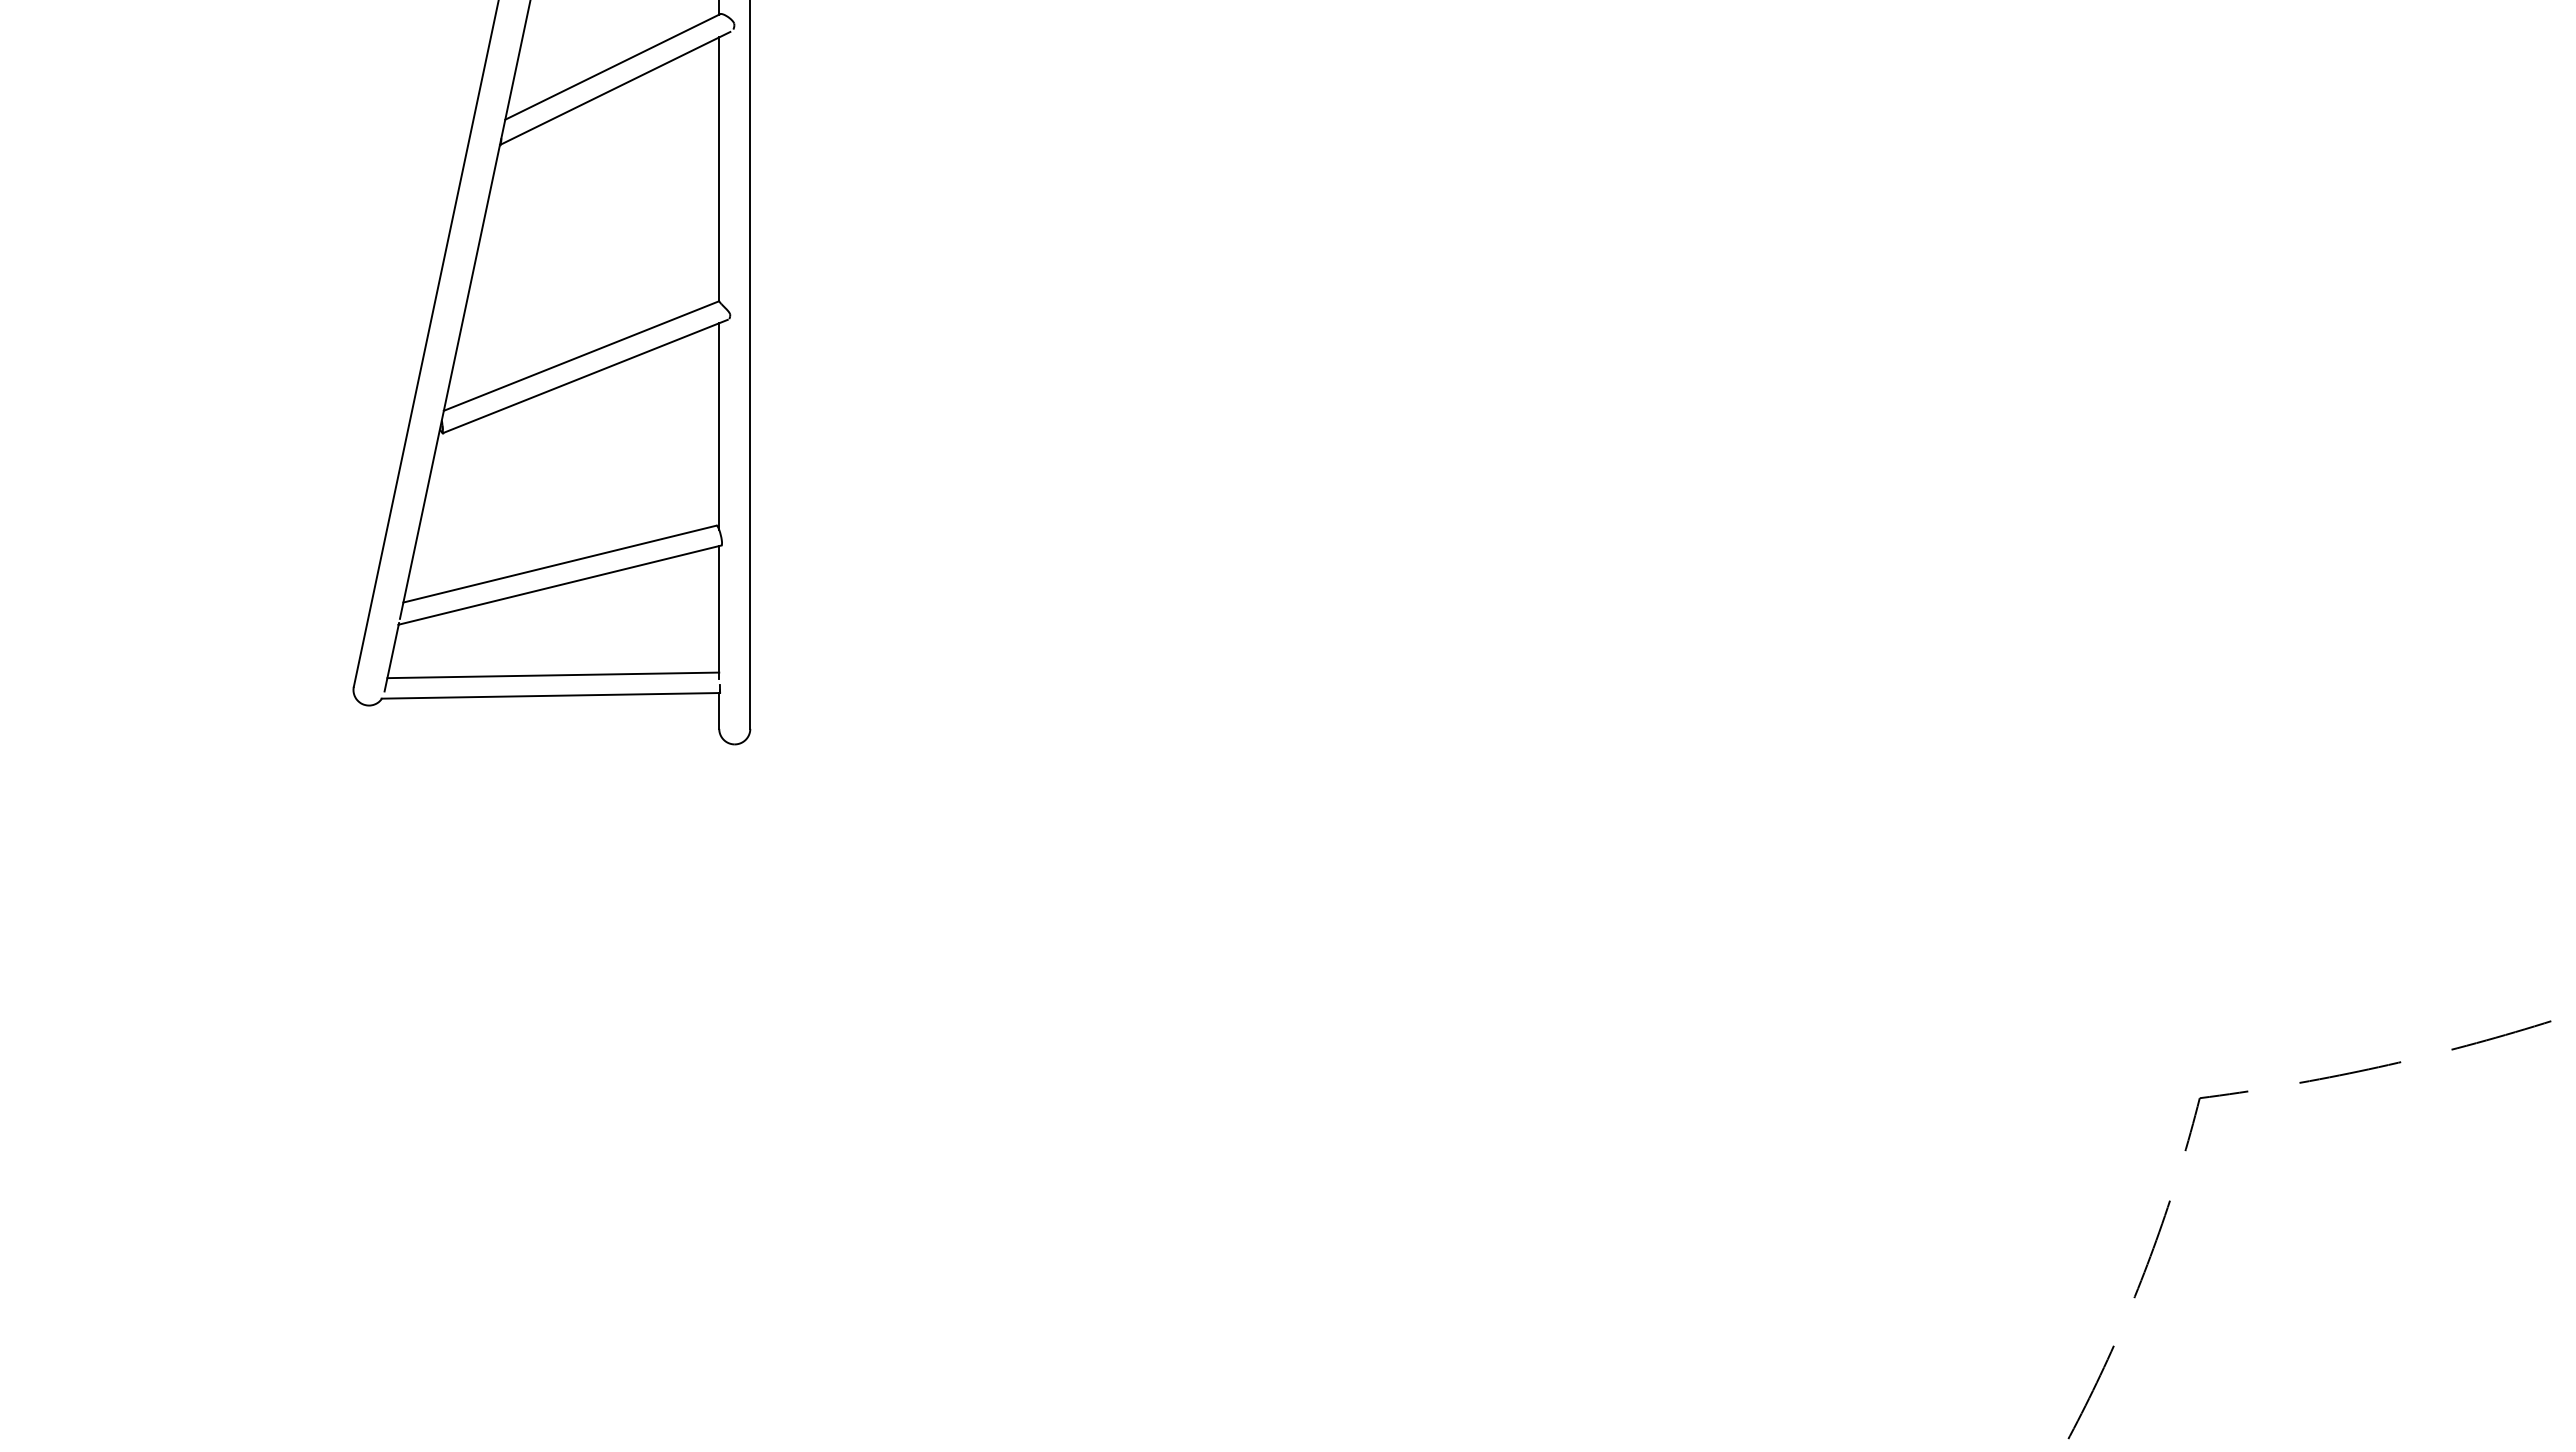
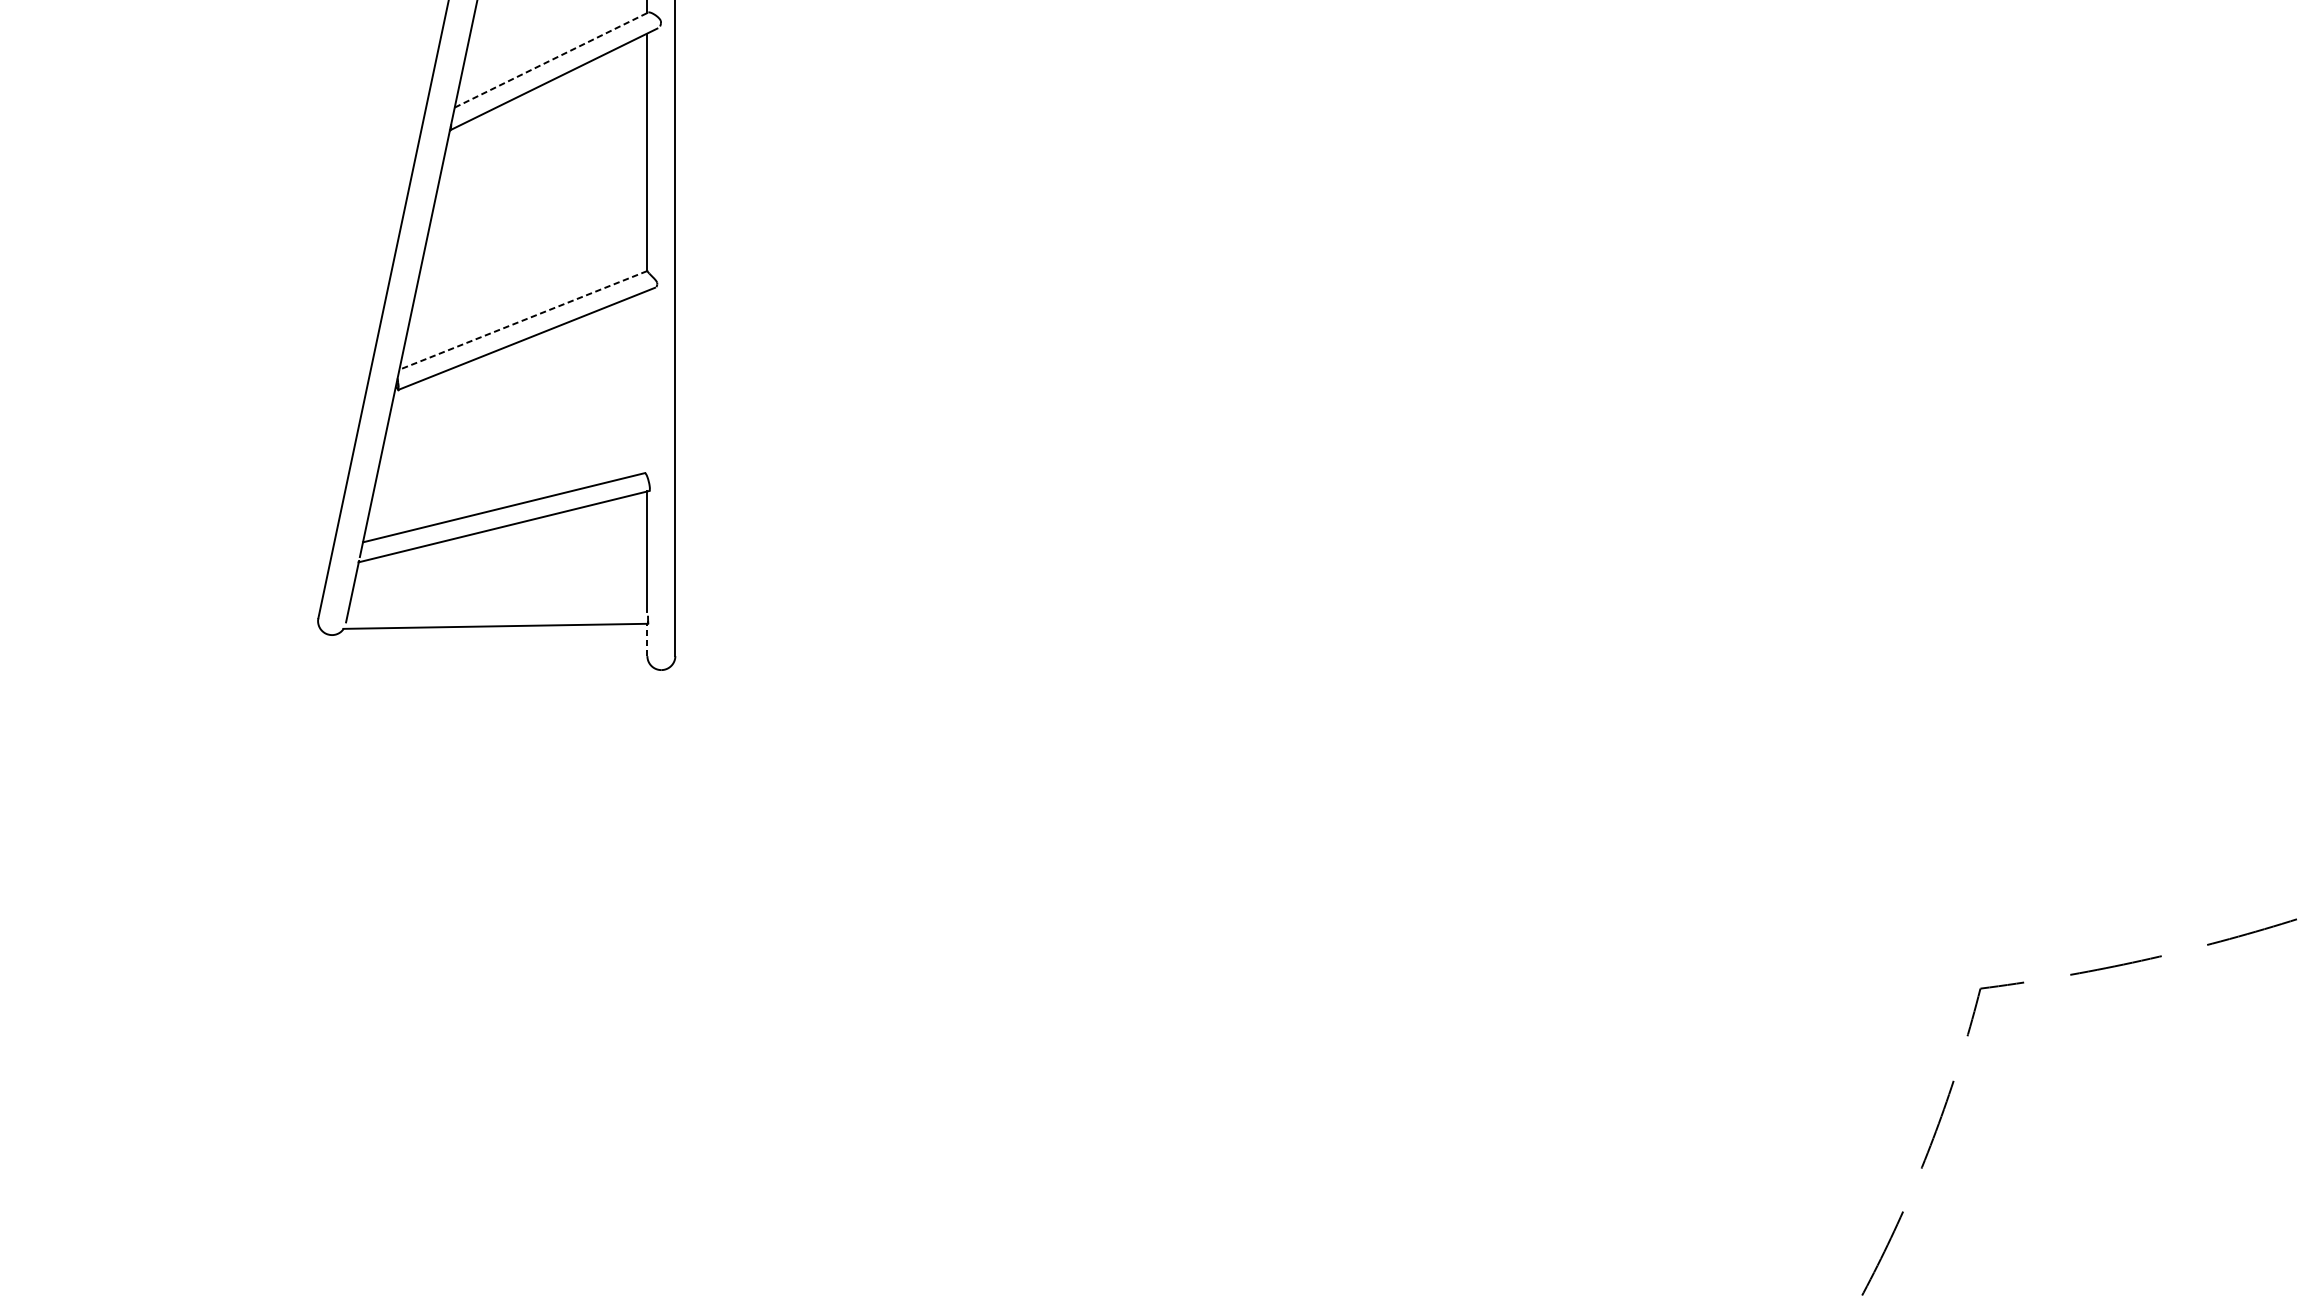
line: (612, 66) -> (551, 59), solid -> dashed
line: (580, 356) -> (522, 320), solid -> dashed
line: (719, 426) -> (647, 383), removed
line: (553, 675) -> (498, 608), removed
line: (719, 710) -> (647, 639), solid -> dashed

